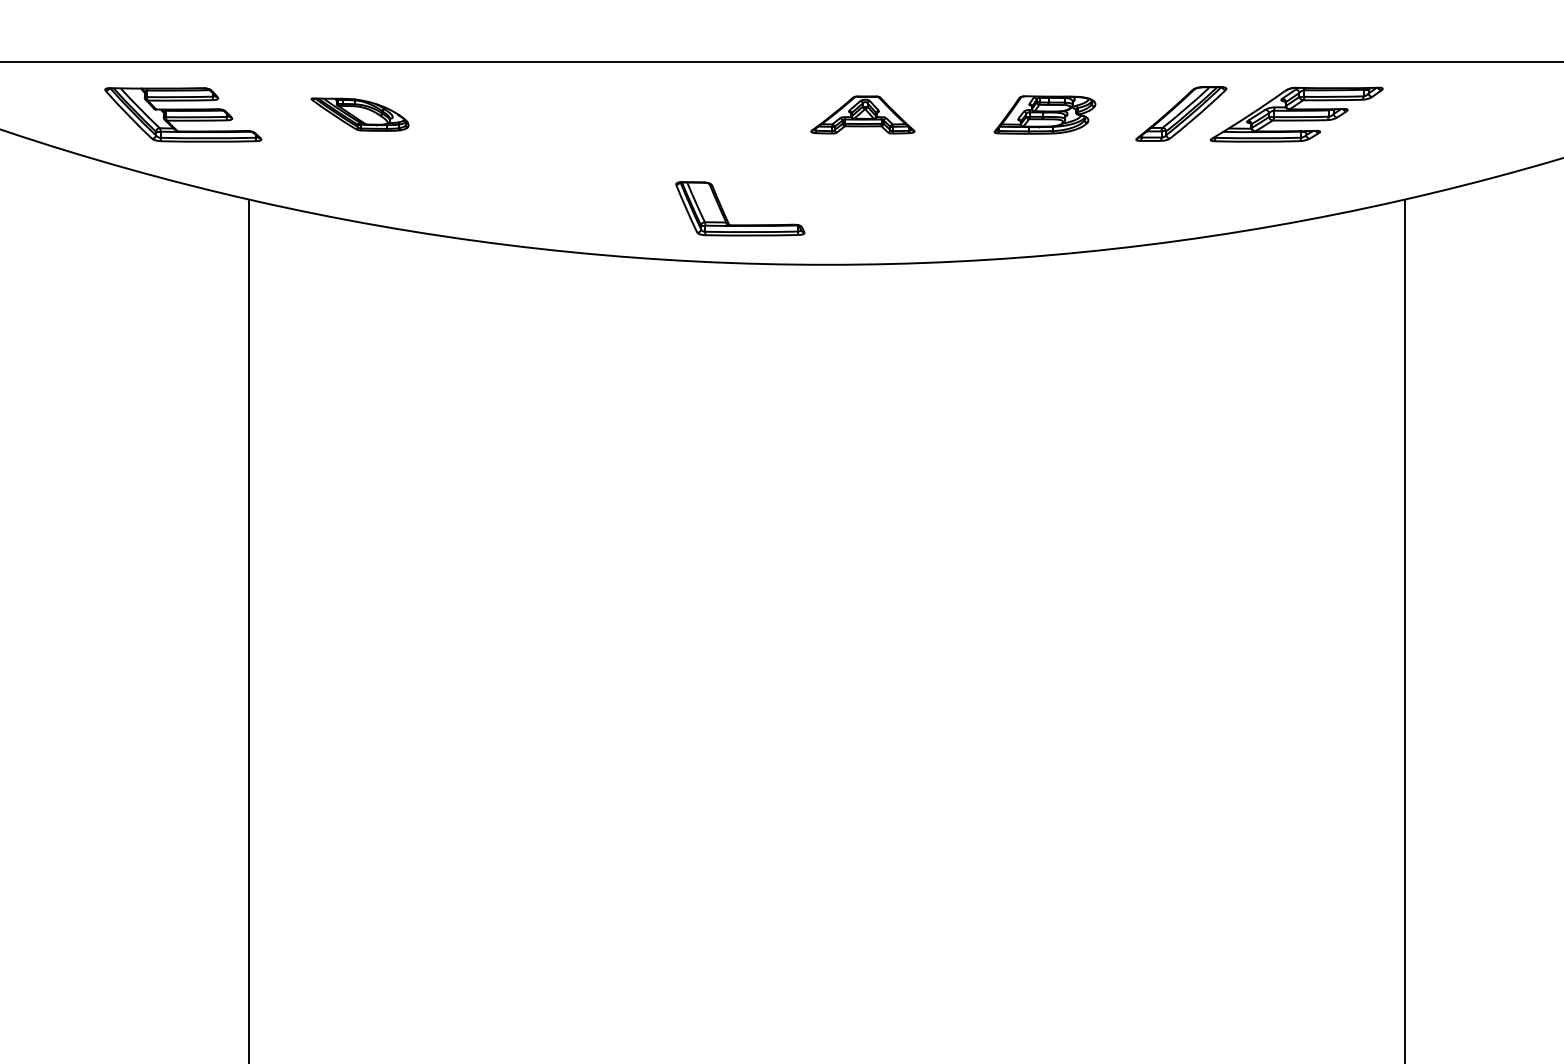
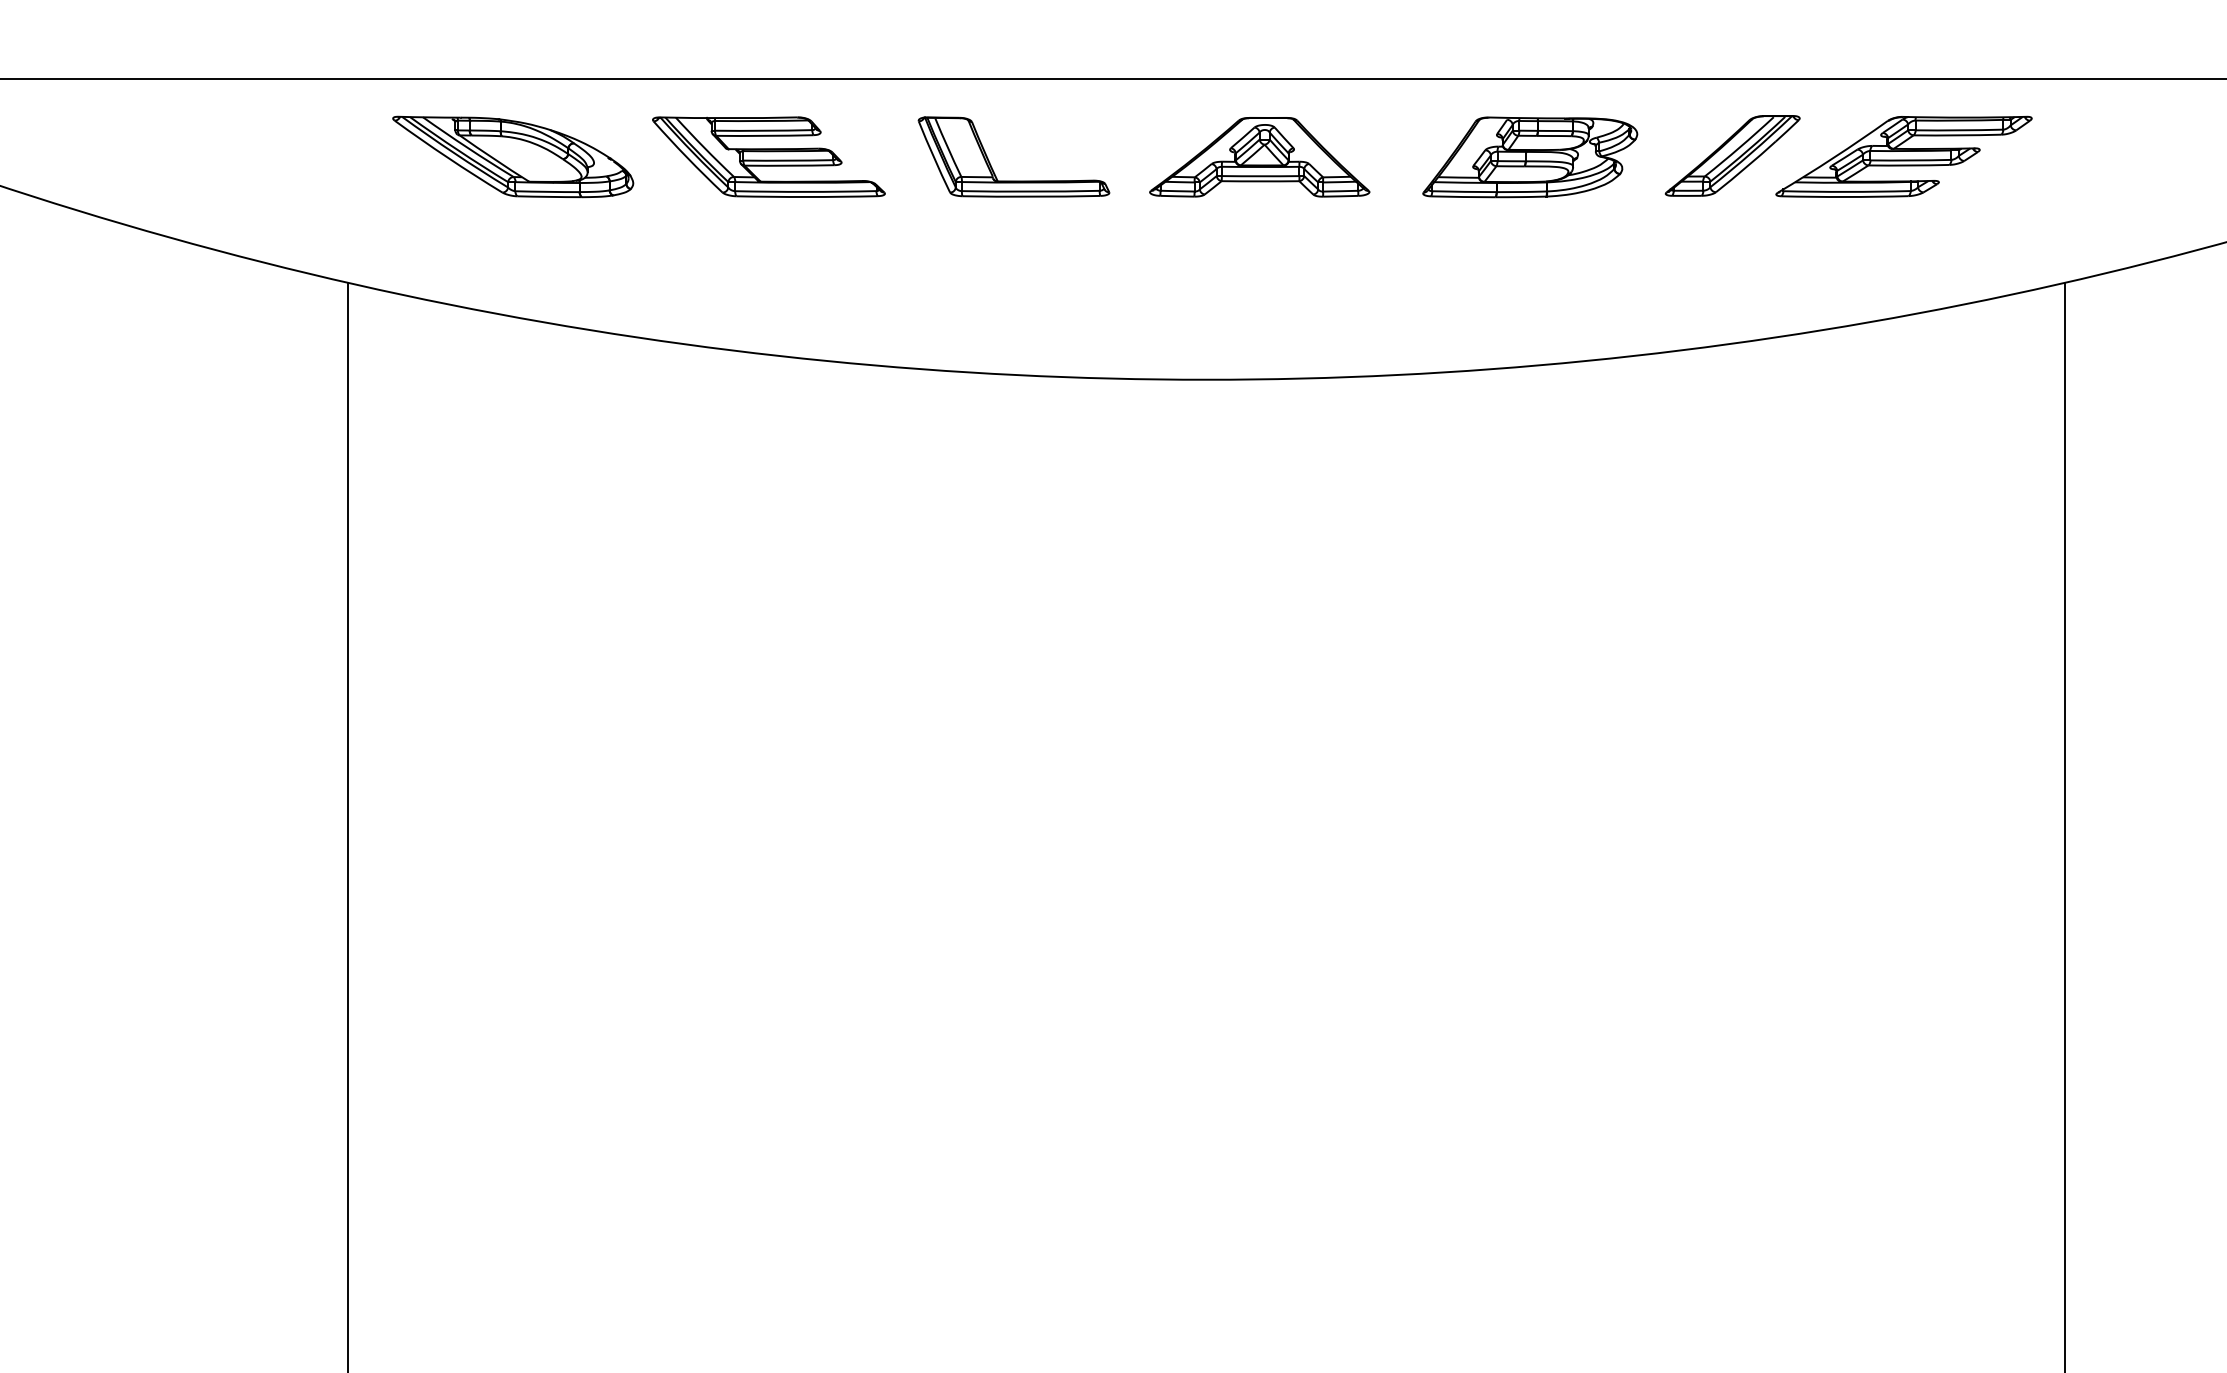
part: (183, 114) -> (769, 156), moved
part: (359, 114) -> (512, 156), size x1.67
part: (862, 114) -> (1259, 156), size x1.43
part: (1044, 114) -> (1529, 156), size x1.43
part: (725, 213) -> (991, 163), moved

